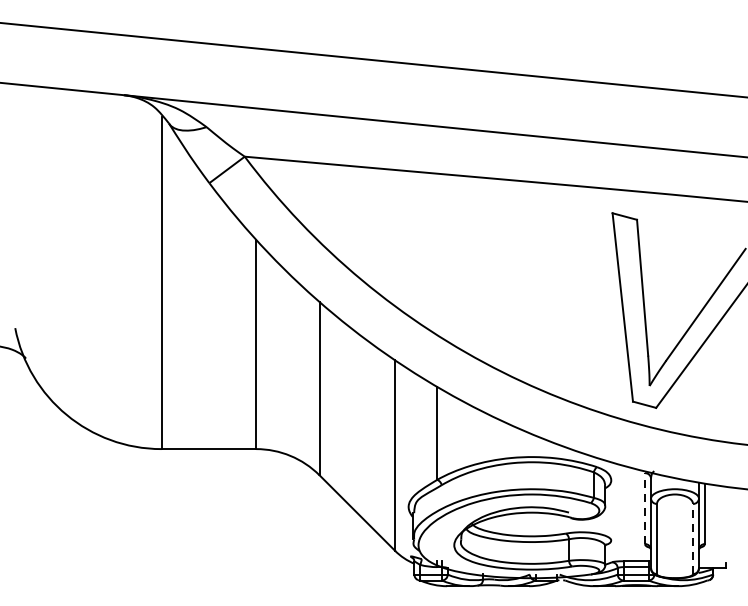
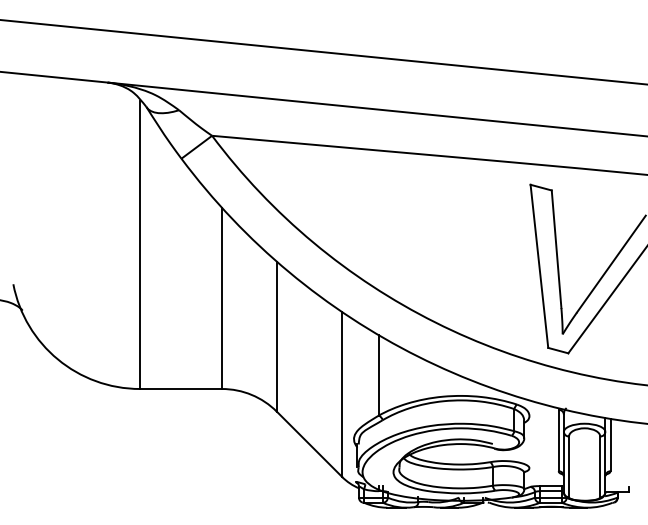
line: (644, 508) -> (558, 440), dashed -> solid
line: (693, 538) -> (600, 466), dashed -> solid

